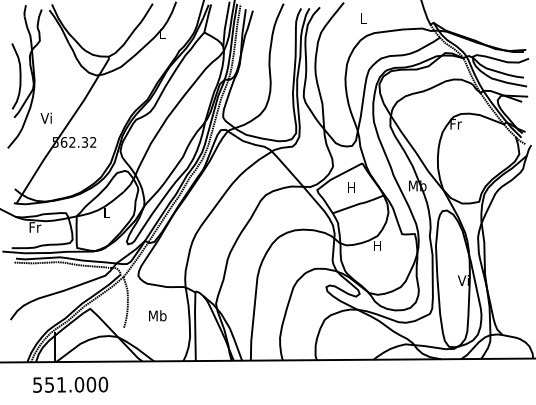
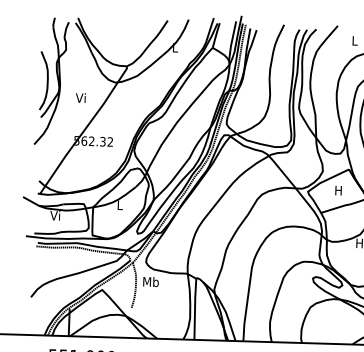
text: (45, 117) -> (80, 97), moved
text: (34, 227) -> (55, 215), Fr -> Vi
text: (157, 315) -> (150, 281), moved

